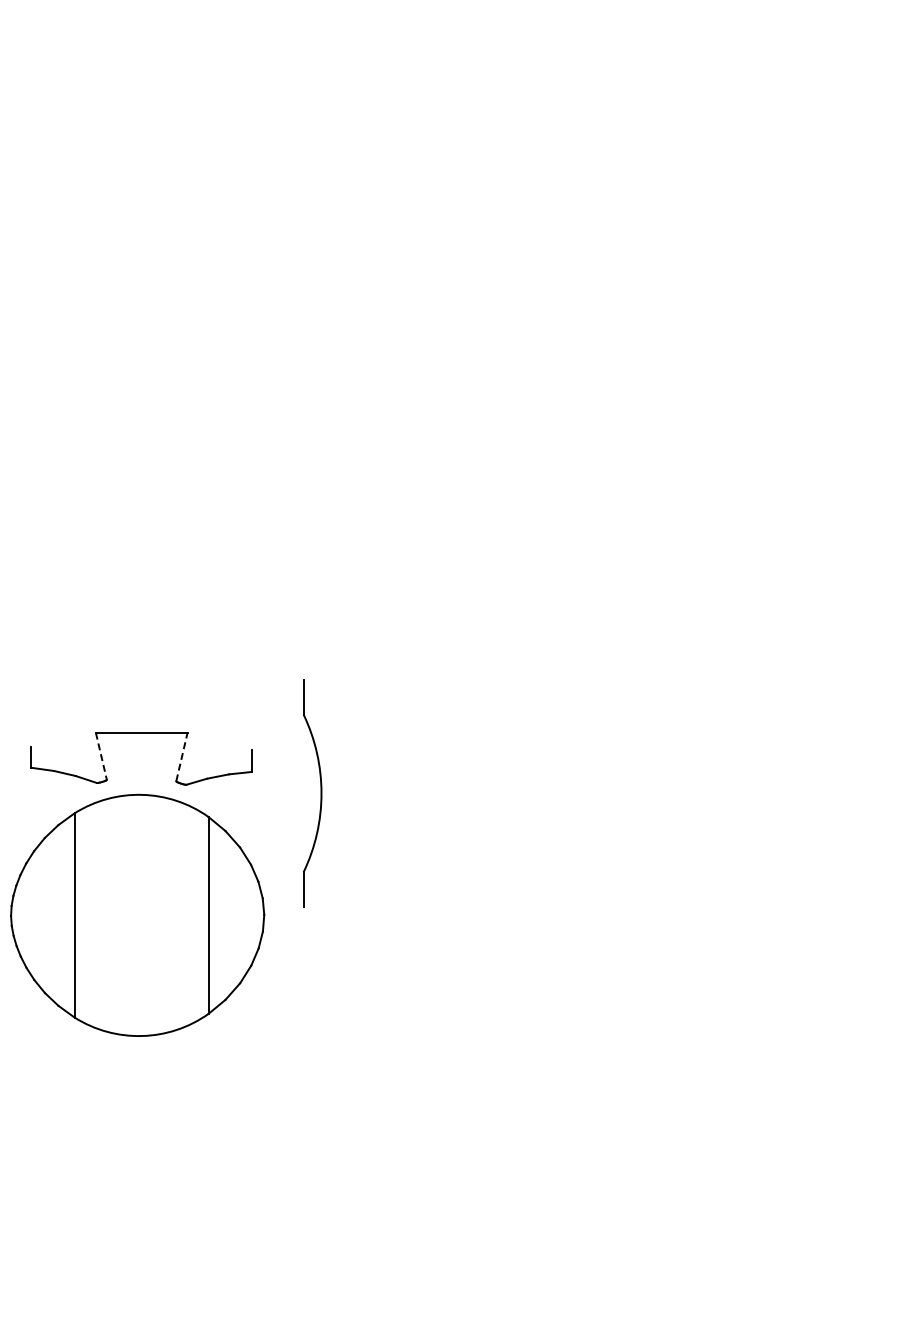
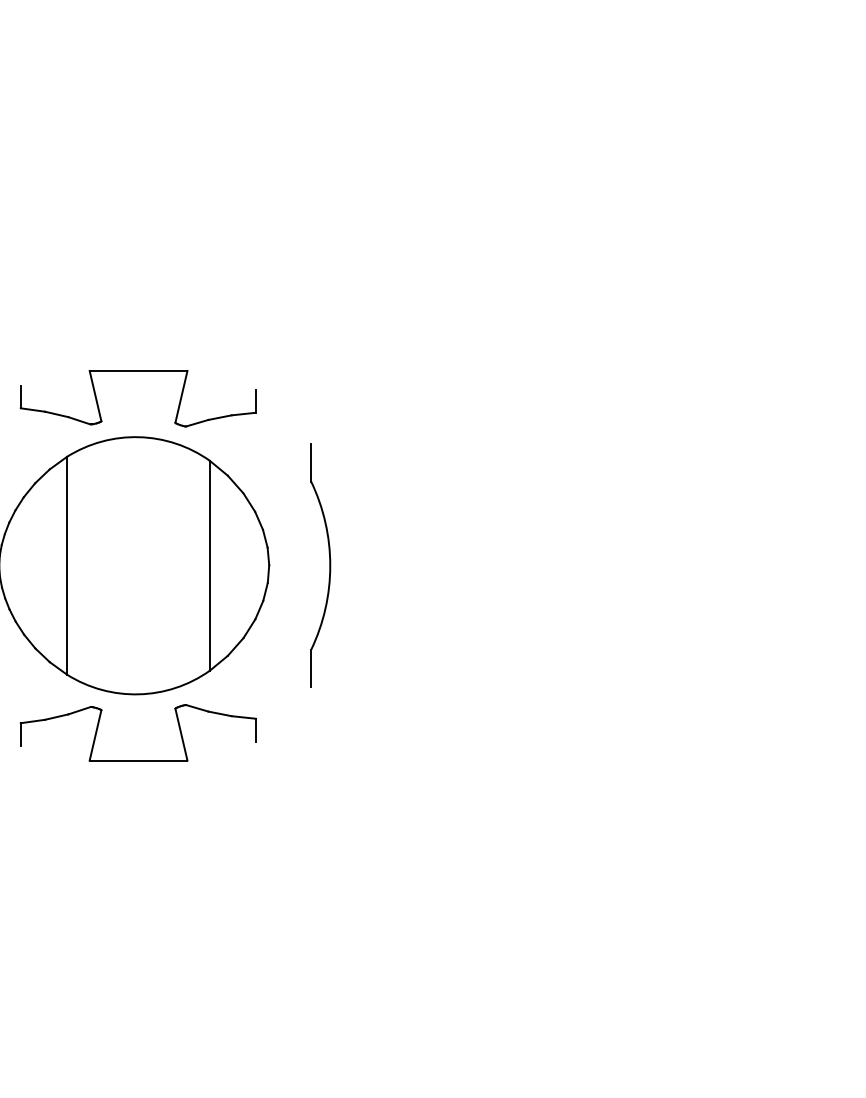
line: (101, 756) -> (95, 396), dashed -> solid
line: (181, 757) -> (180, 397), dashed -> solid
part: (320, 793) -> (329, 565), moved
part: (141, 1097) -> (138, 759), added

